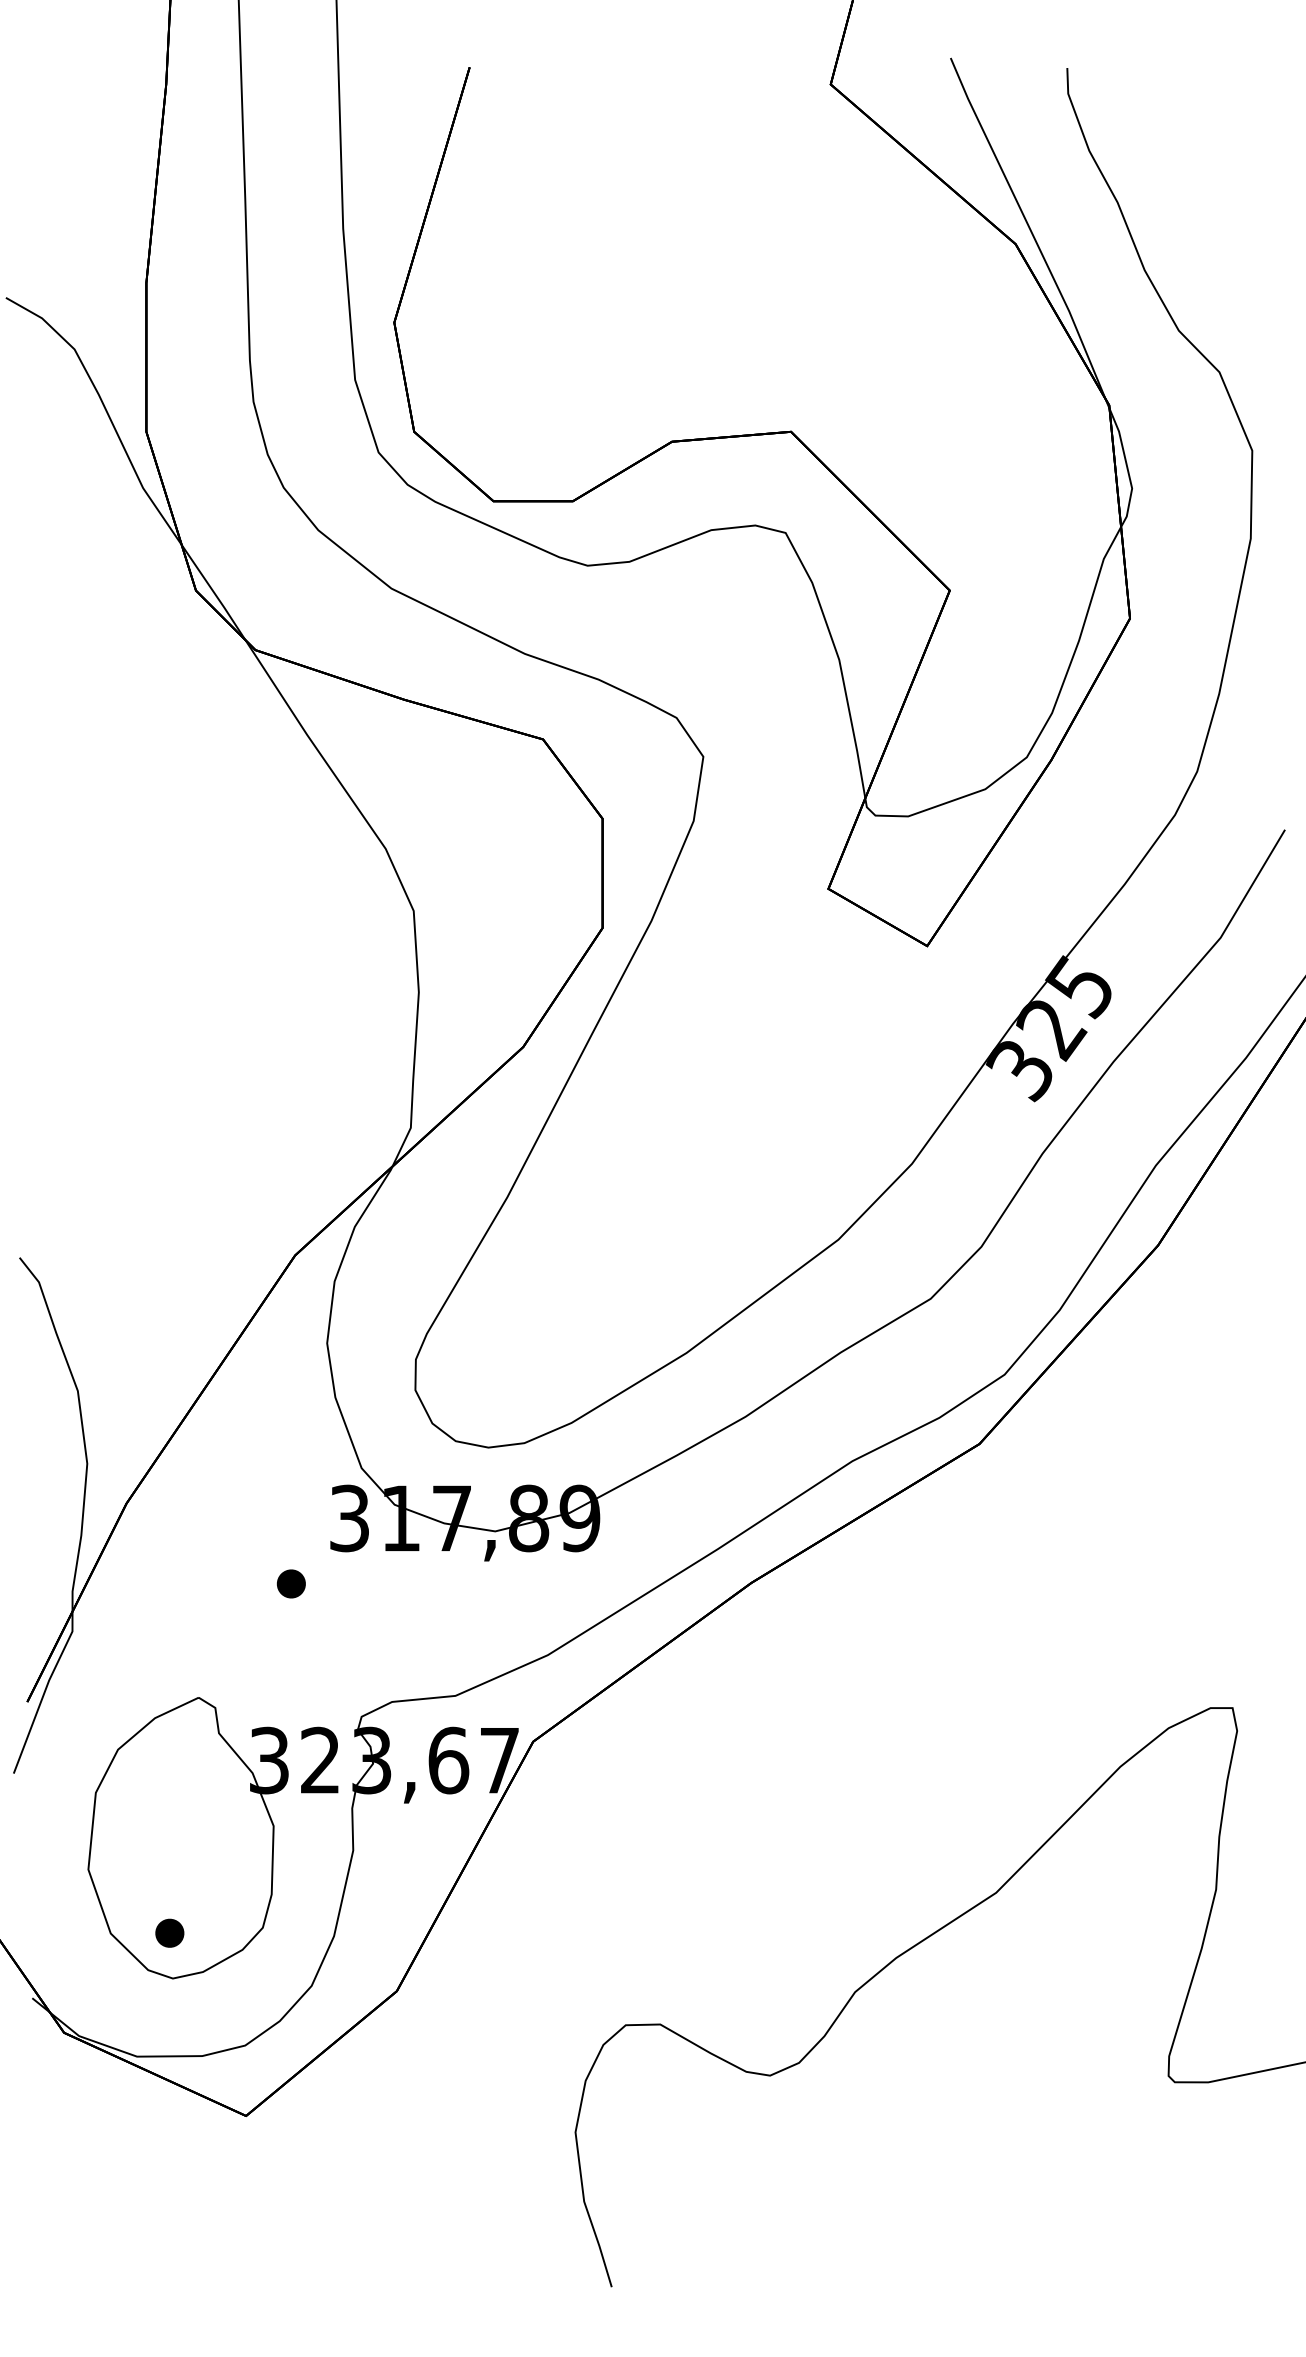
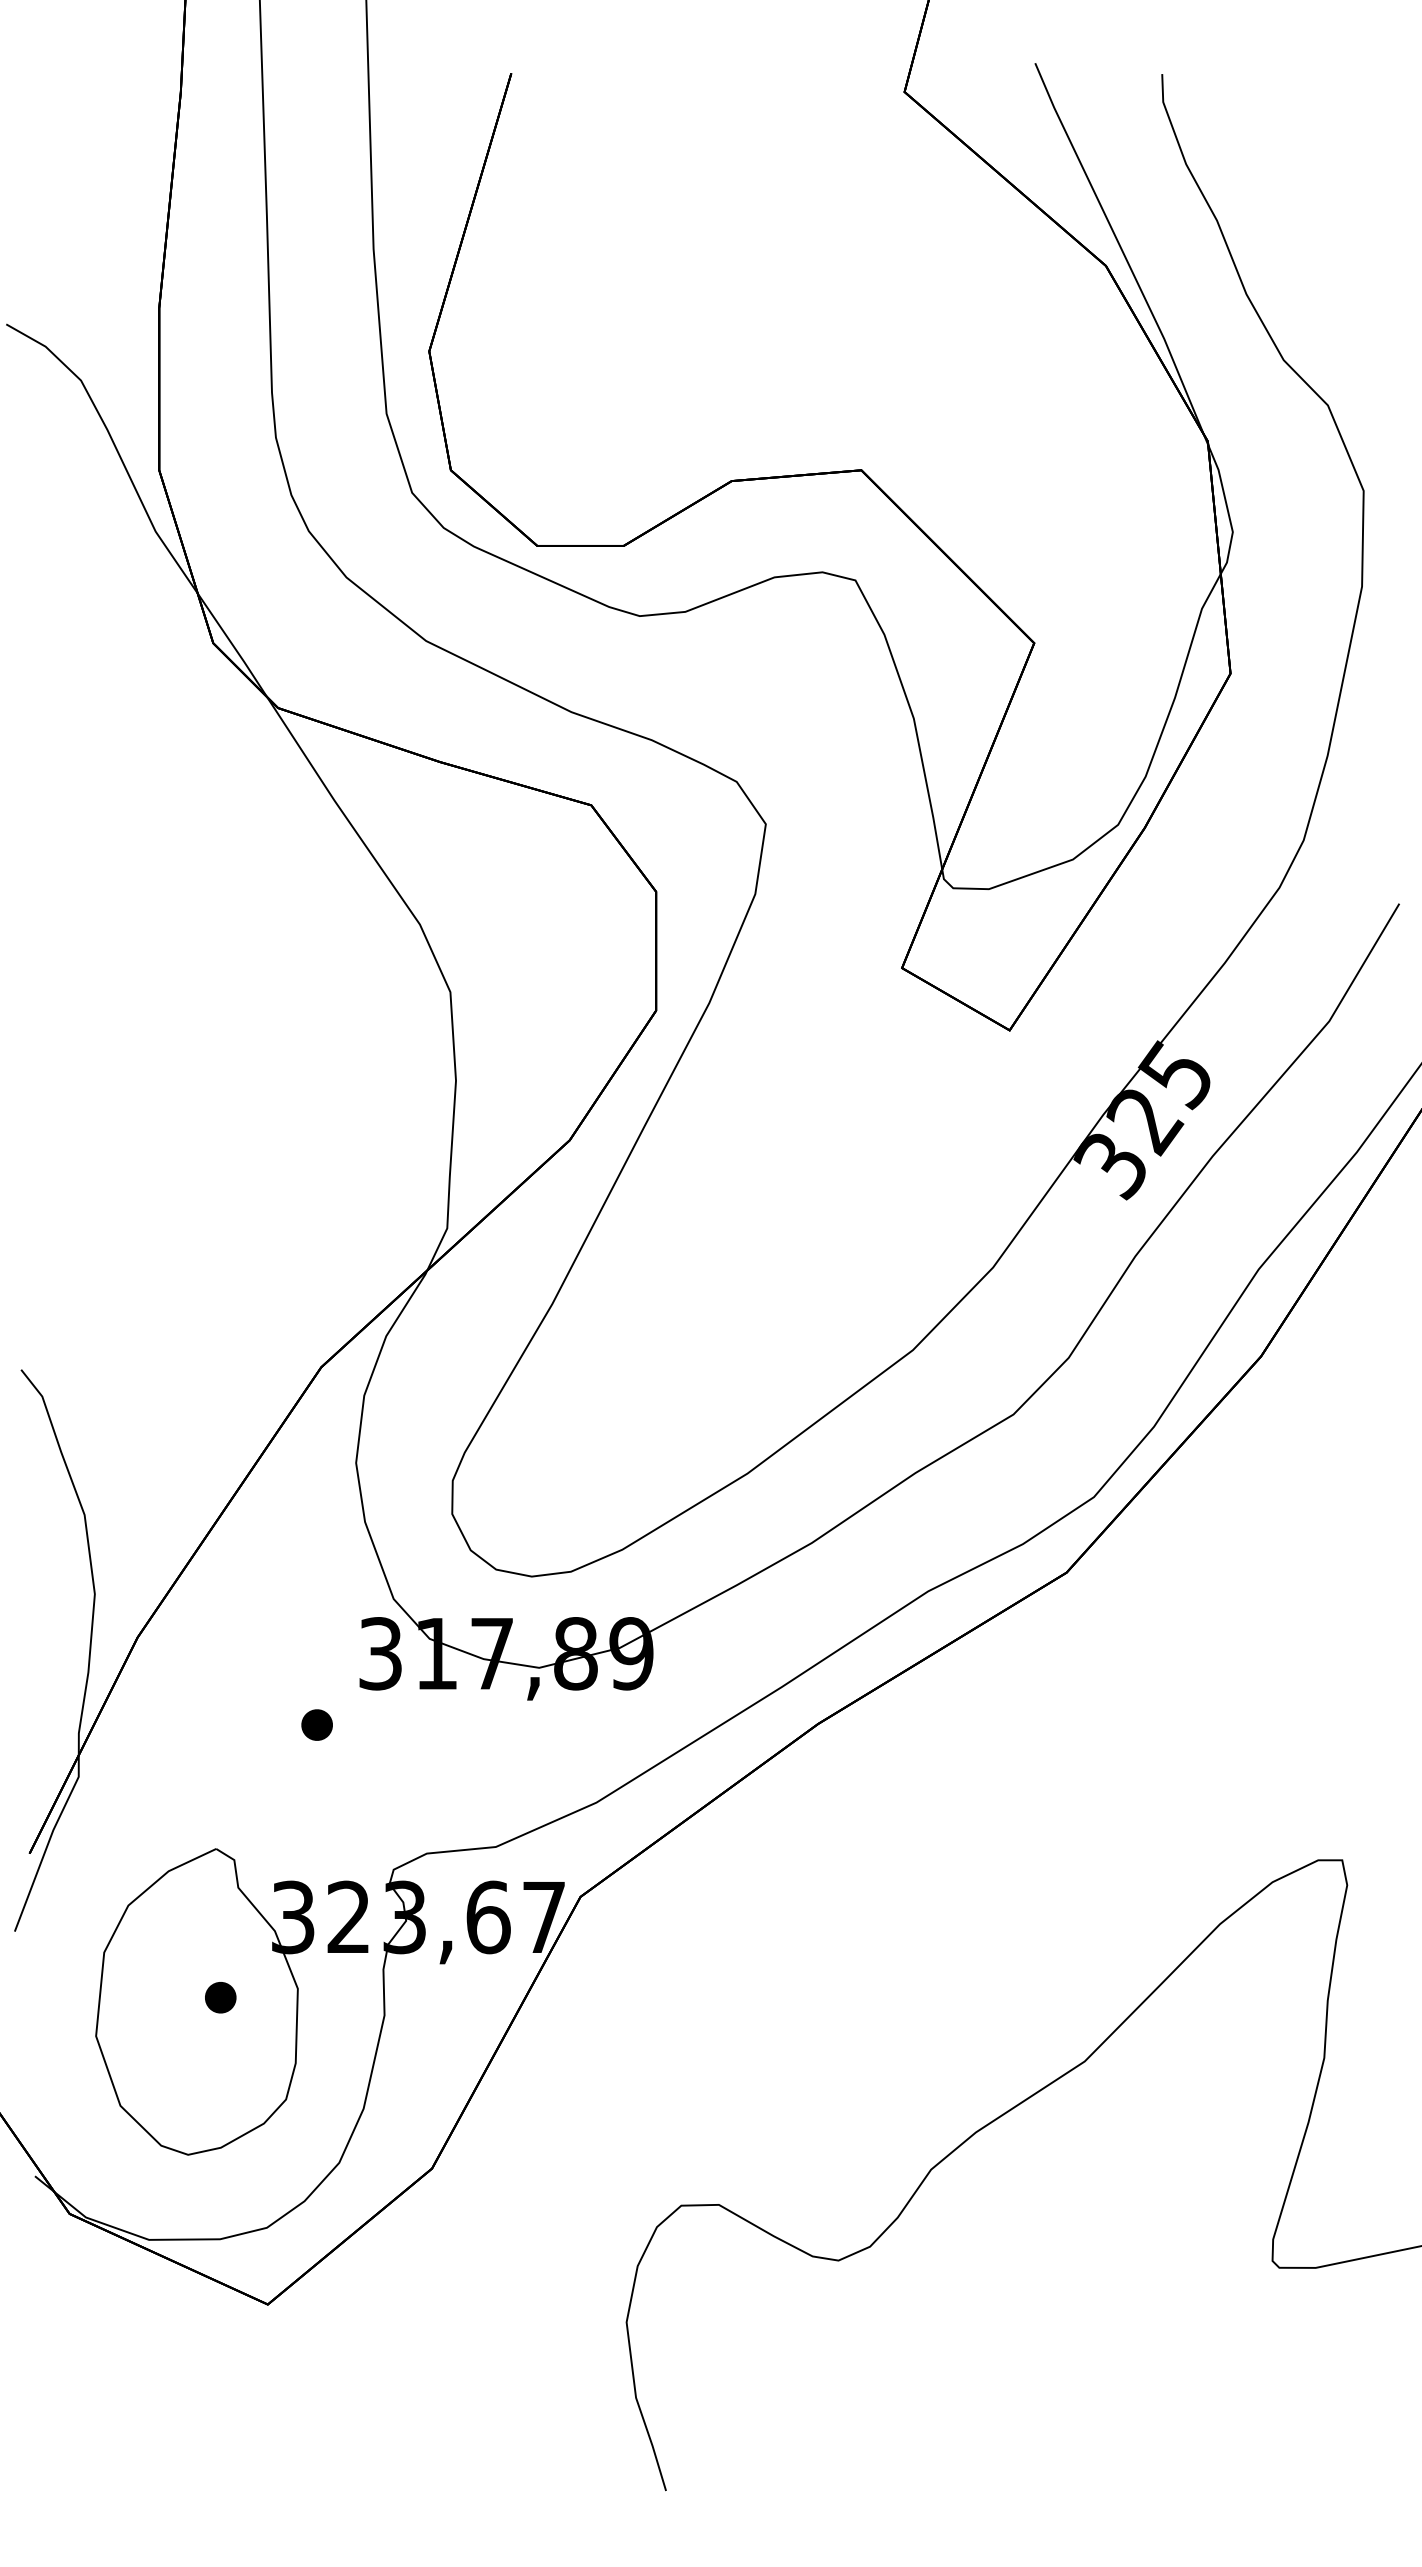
part: (169, 1932) -> (220, 1996), moved

